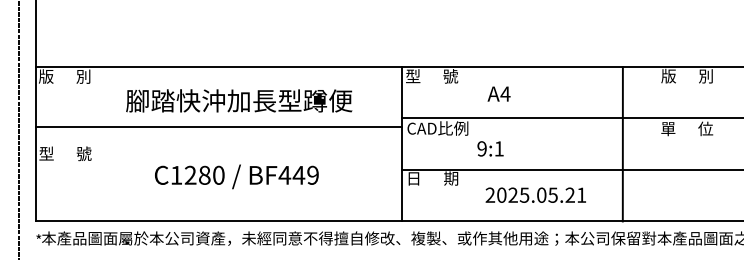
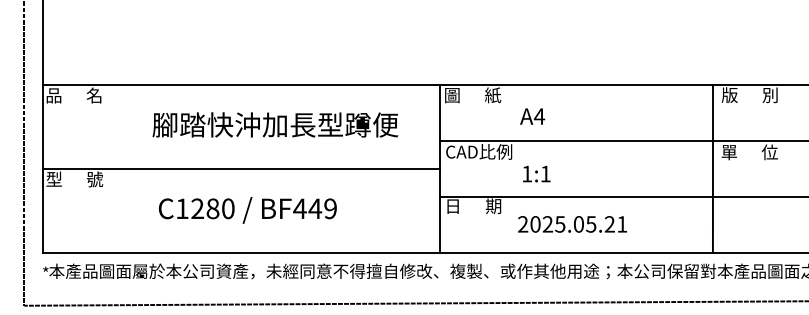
text: (64, 76) -> (73, 95), 版      別 -> 品      名
text: (431, 76) -> (472, 95), 型      號 -> 圖      紙
text: (499, 94) -> (532, 116), moved
text: (239, 100) -> (275, 124), moved
line: (219, 127) -> (241, 168), moved
line: (622, 143) -> (712, 168), moved
text: (482, 148) -> (527, 173), 9:1 -> 1:1
text: (236, 176) -> (247, 210), moved
text: (535, 195) -> (572, 224), moved

